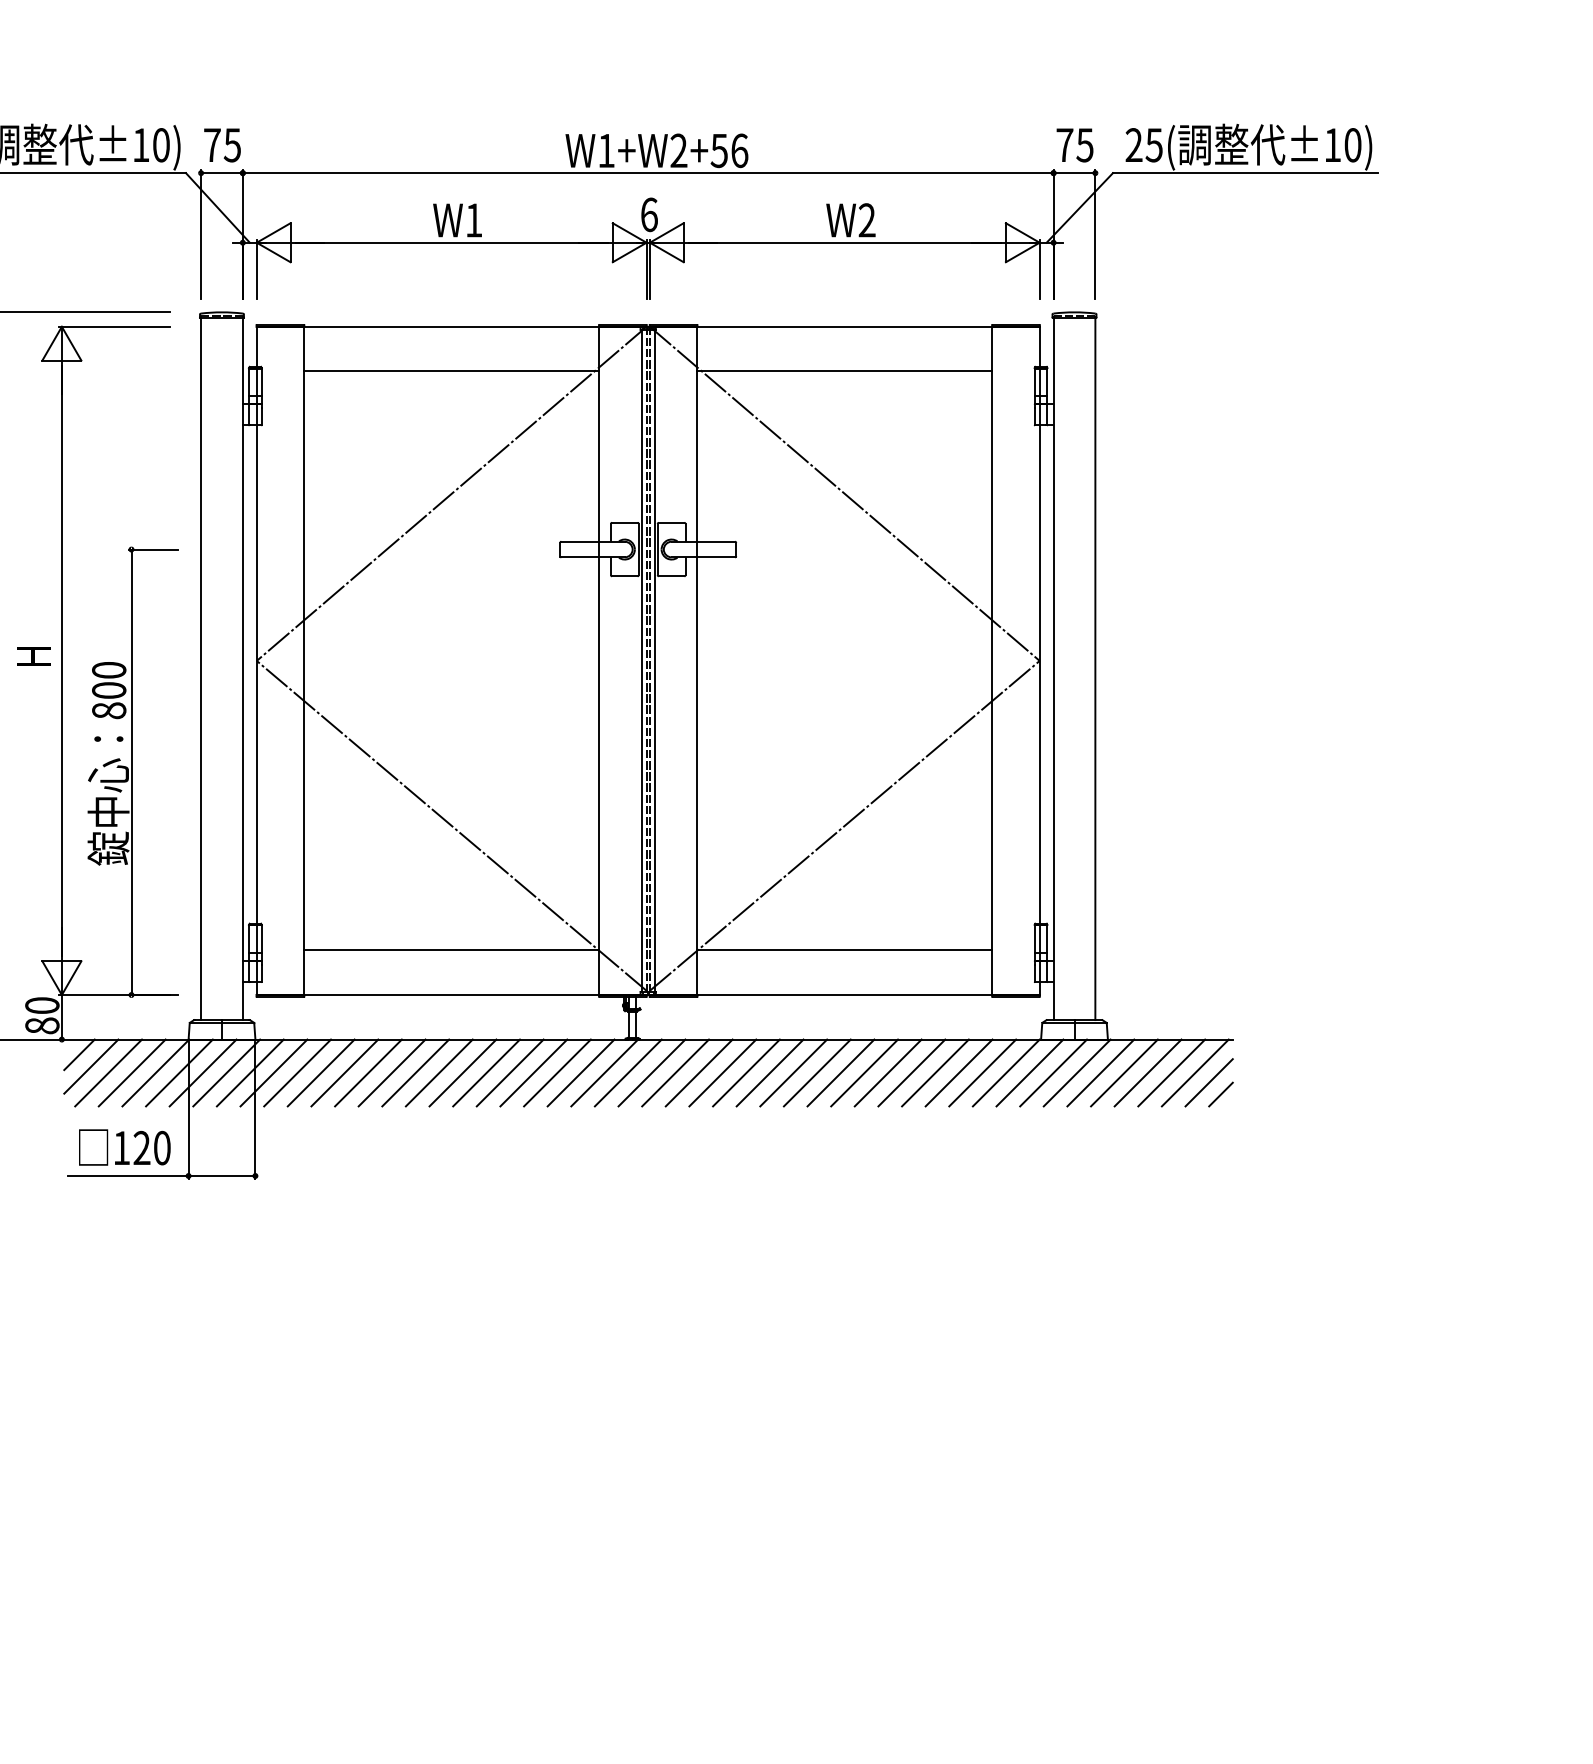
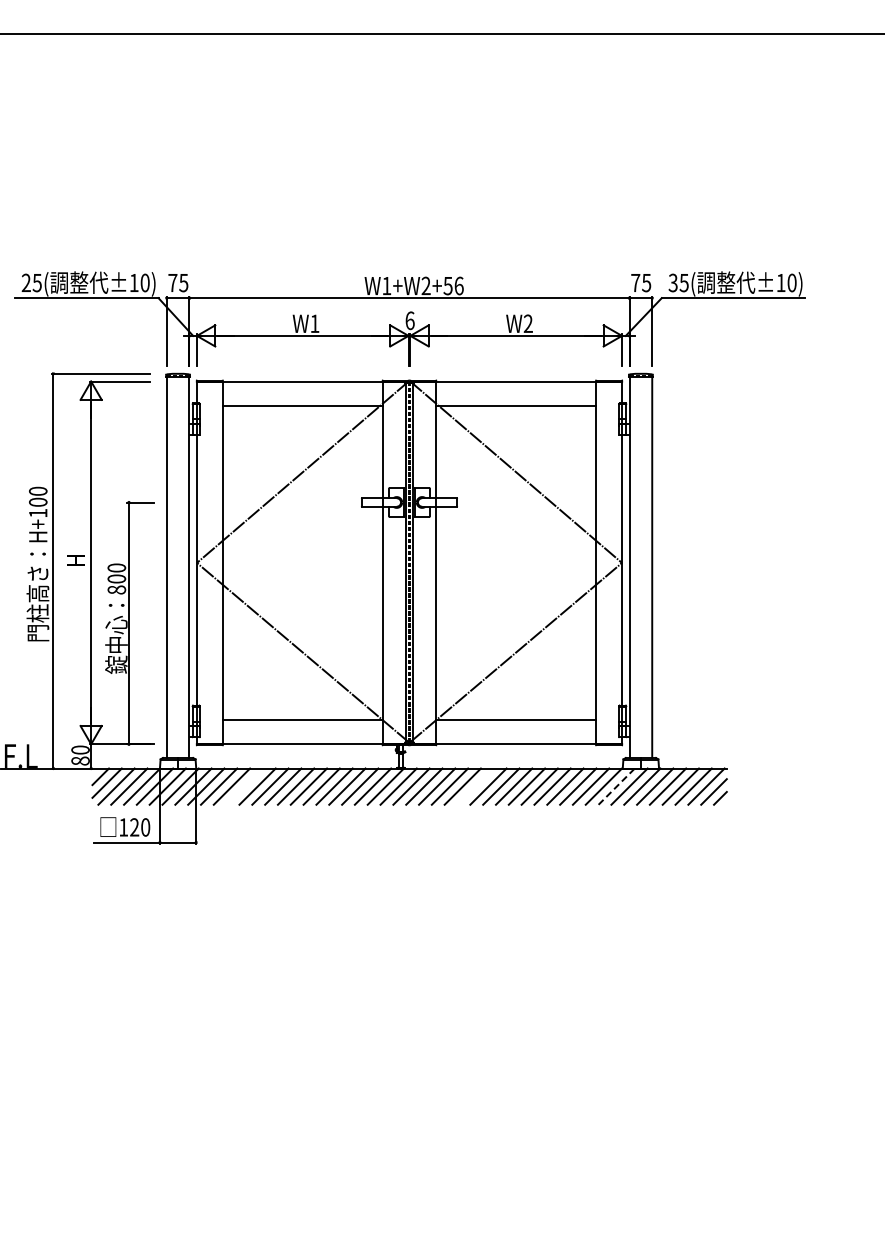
text: (1132, 146) -> (672, 283), 25( -> 35(
line: (344, 1072) -> (244, 786), removed
line: (769, 1072) -> (475, 786), removed
line: (1029, 1072) -> (616, 786), solid -> dashed

